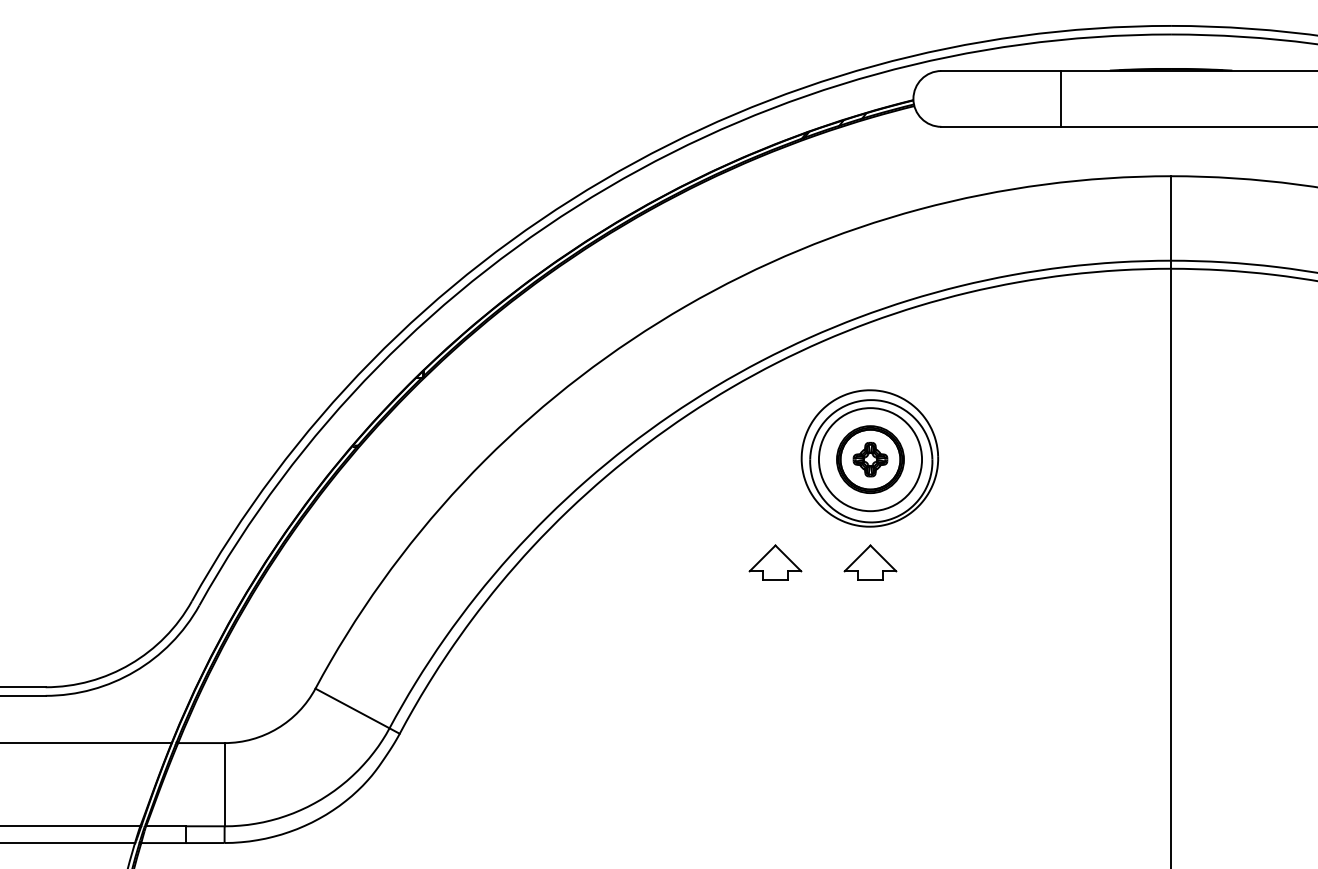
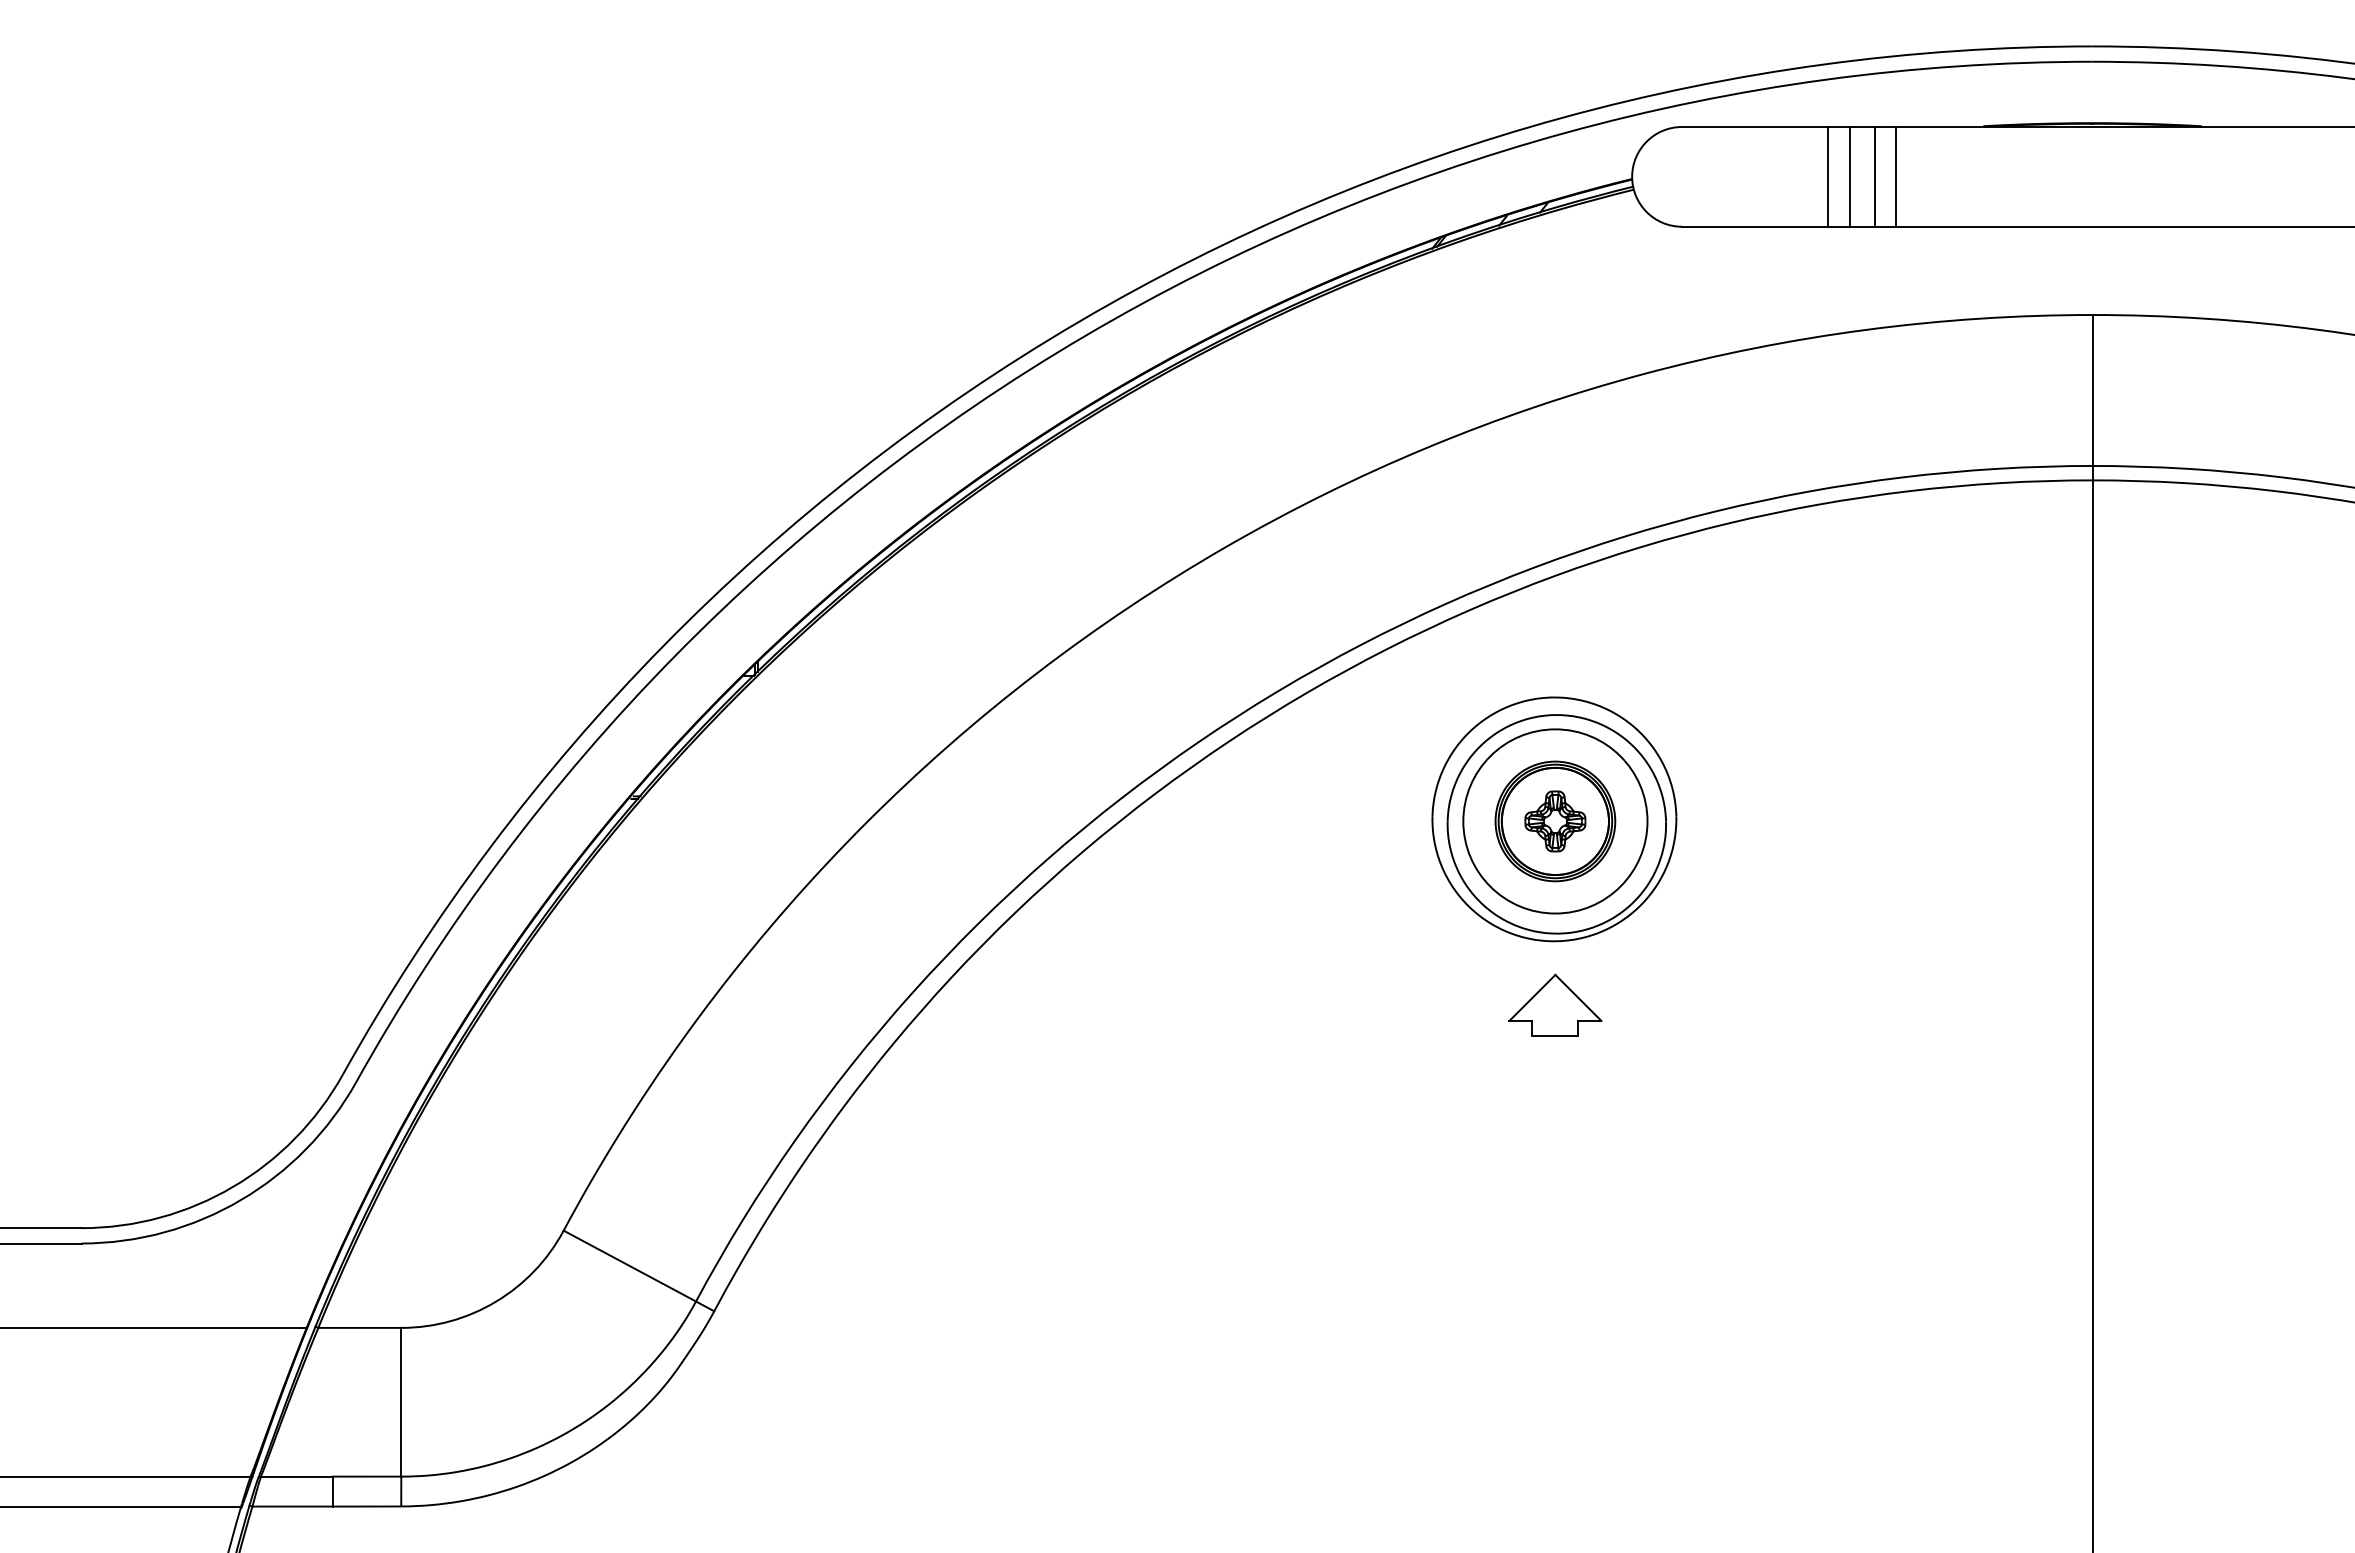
line: (1023, 98) -> (1828, 176), added
line: (1035, 98) -> (1850, 176), added
line: (1049, 98) -> (1875, 176), added
part: (775, 562) -> (1385, 1005), removed

